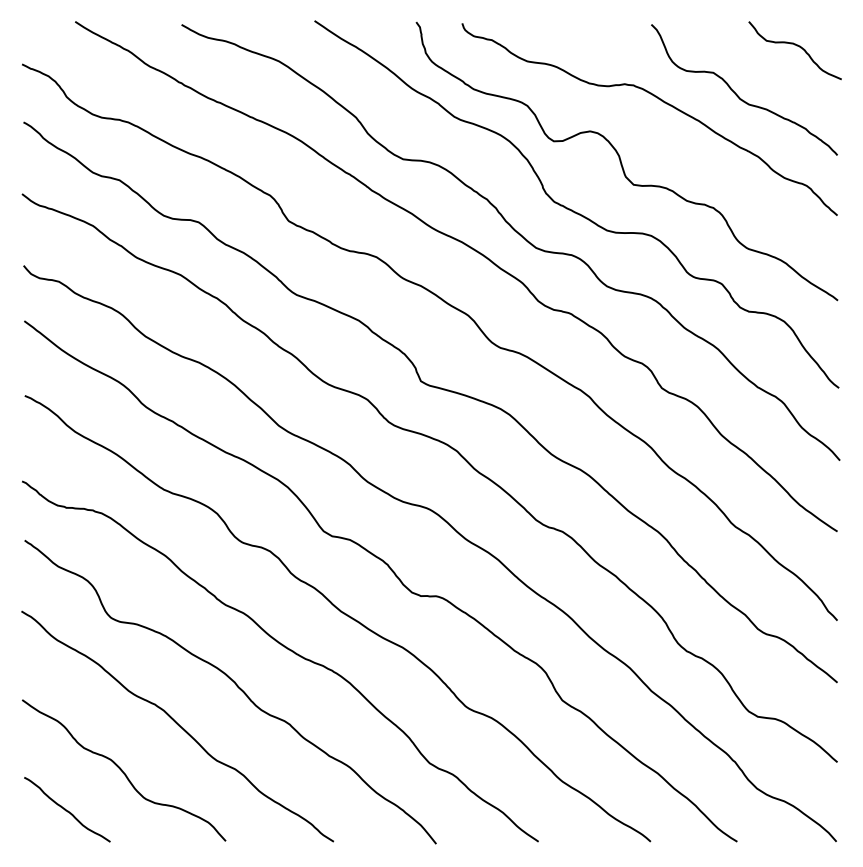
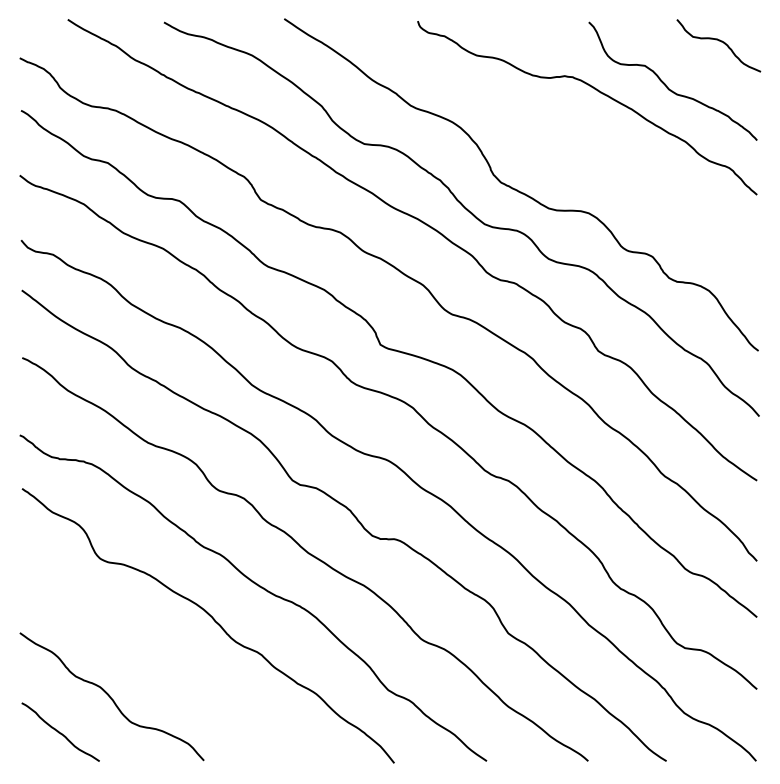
curve: (622, 163) -> (562, 147), removed
curve: (177, 725) -> (160, 656), removed

